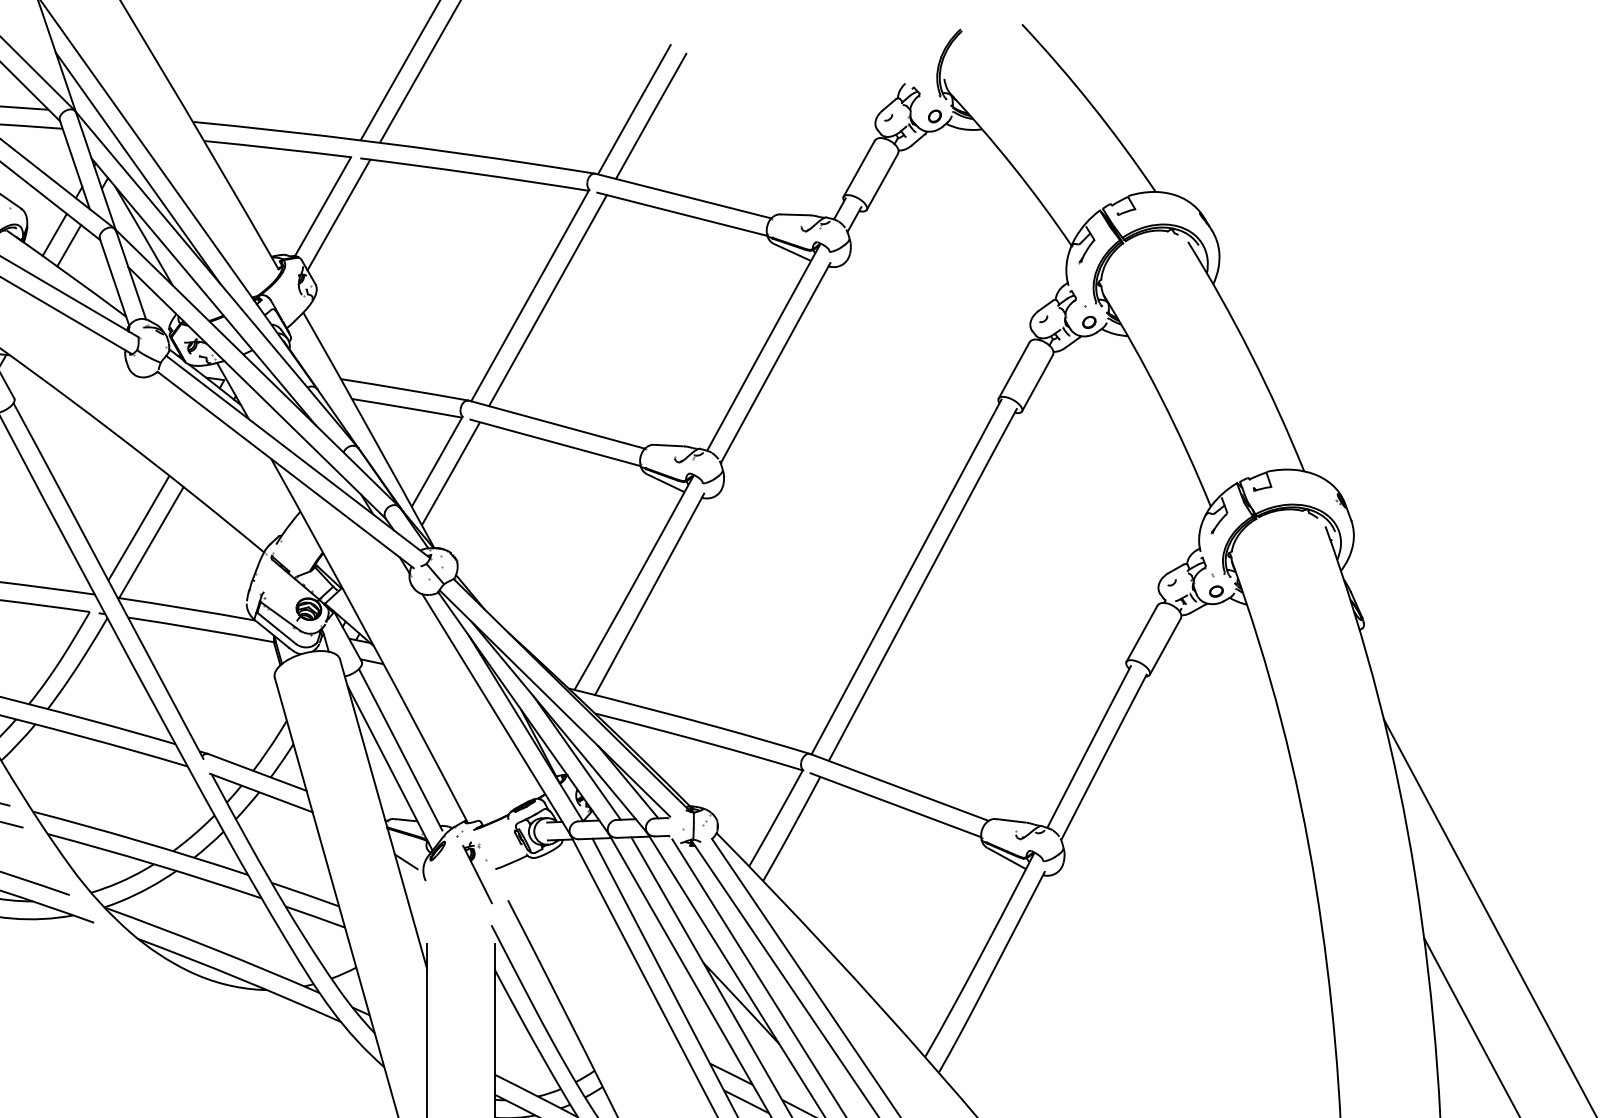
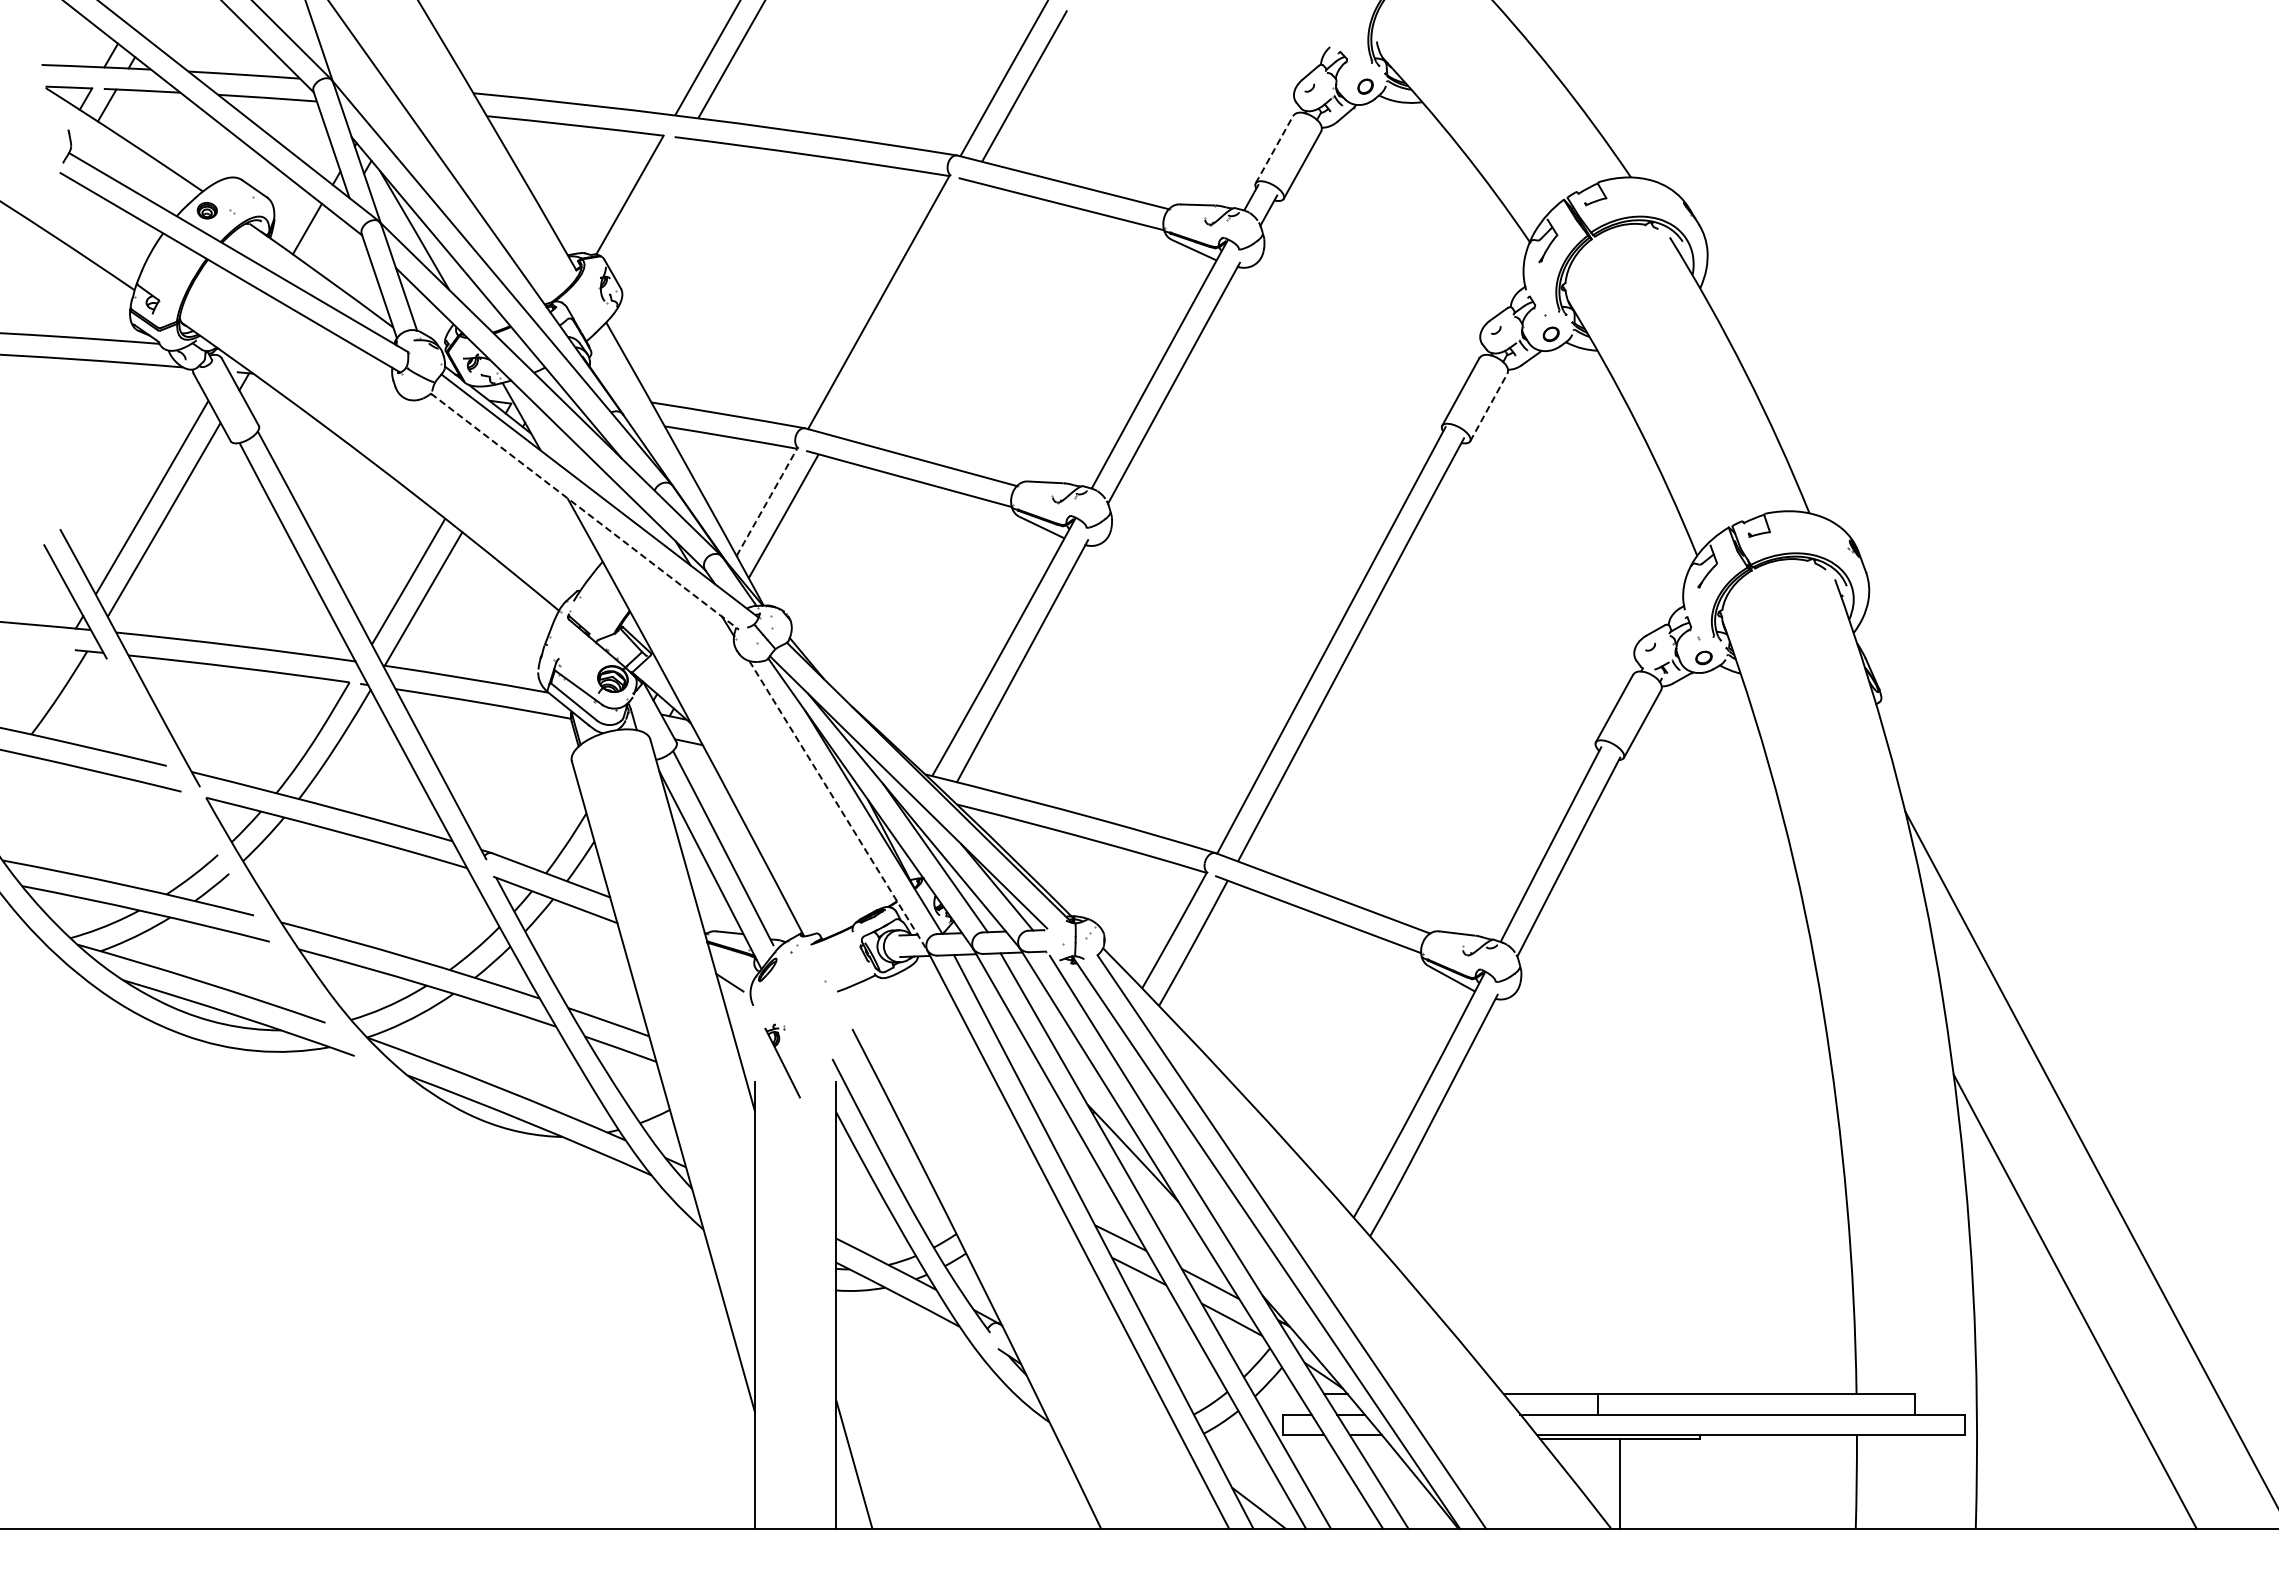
line: (138, 167) -> (407, 148), removed
line: (859, 168) -> (1274, 149), solid -> dashed
line: (338, 214) -> (648, 204), removed
line: (68, 245) -> (324, 241), removed
line: (548, 300) -> (900, 307), removed
line: (1038, 383) -> (1489, 407), solid -> dashed
line: (436, 462) -> (766, 502), solid -> dashed
line: (286, 469) -> (585, 511), solid -> dashed
line: (496, 714) -> (838, 805), solid -> dashed
part: (477, 872) -> (782, 1060), moved

